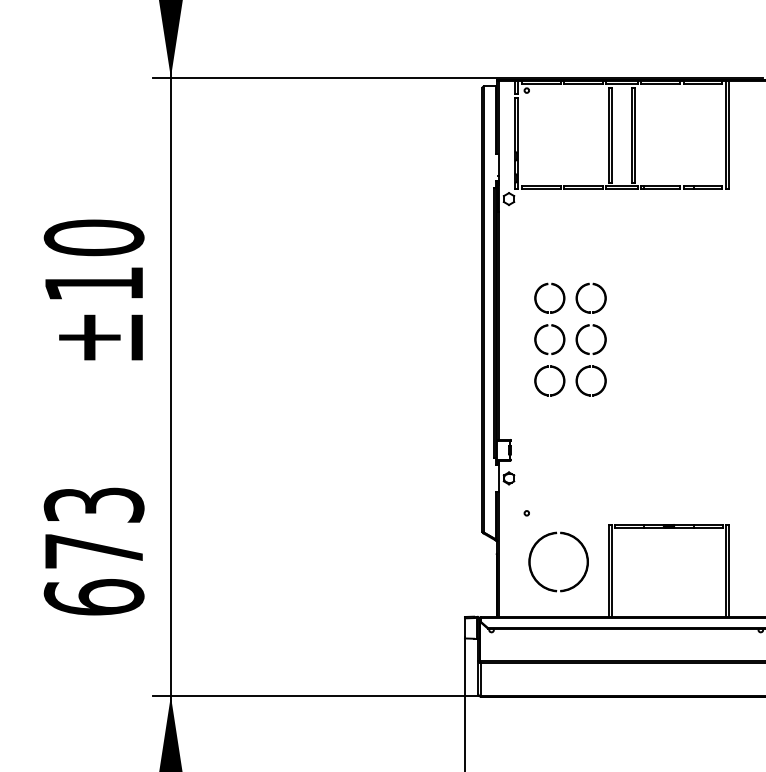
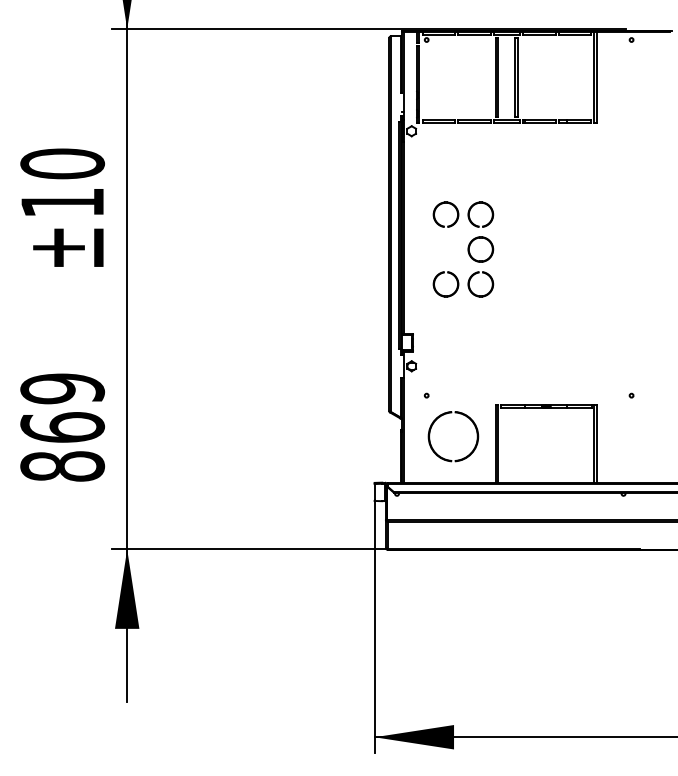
part: (549, 339) -> (445, 249), removed
text: (93, 551) -> (62, 427), 673 -> 869

